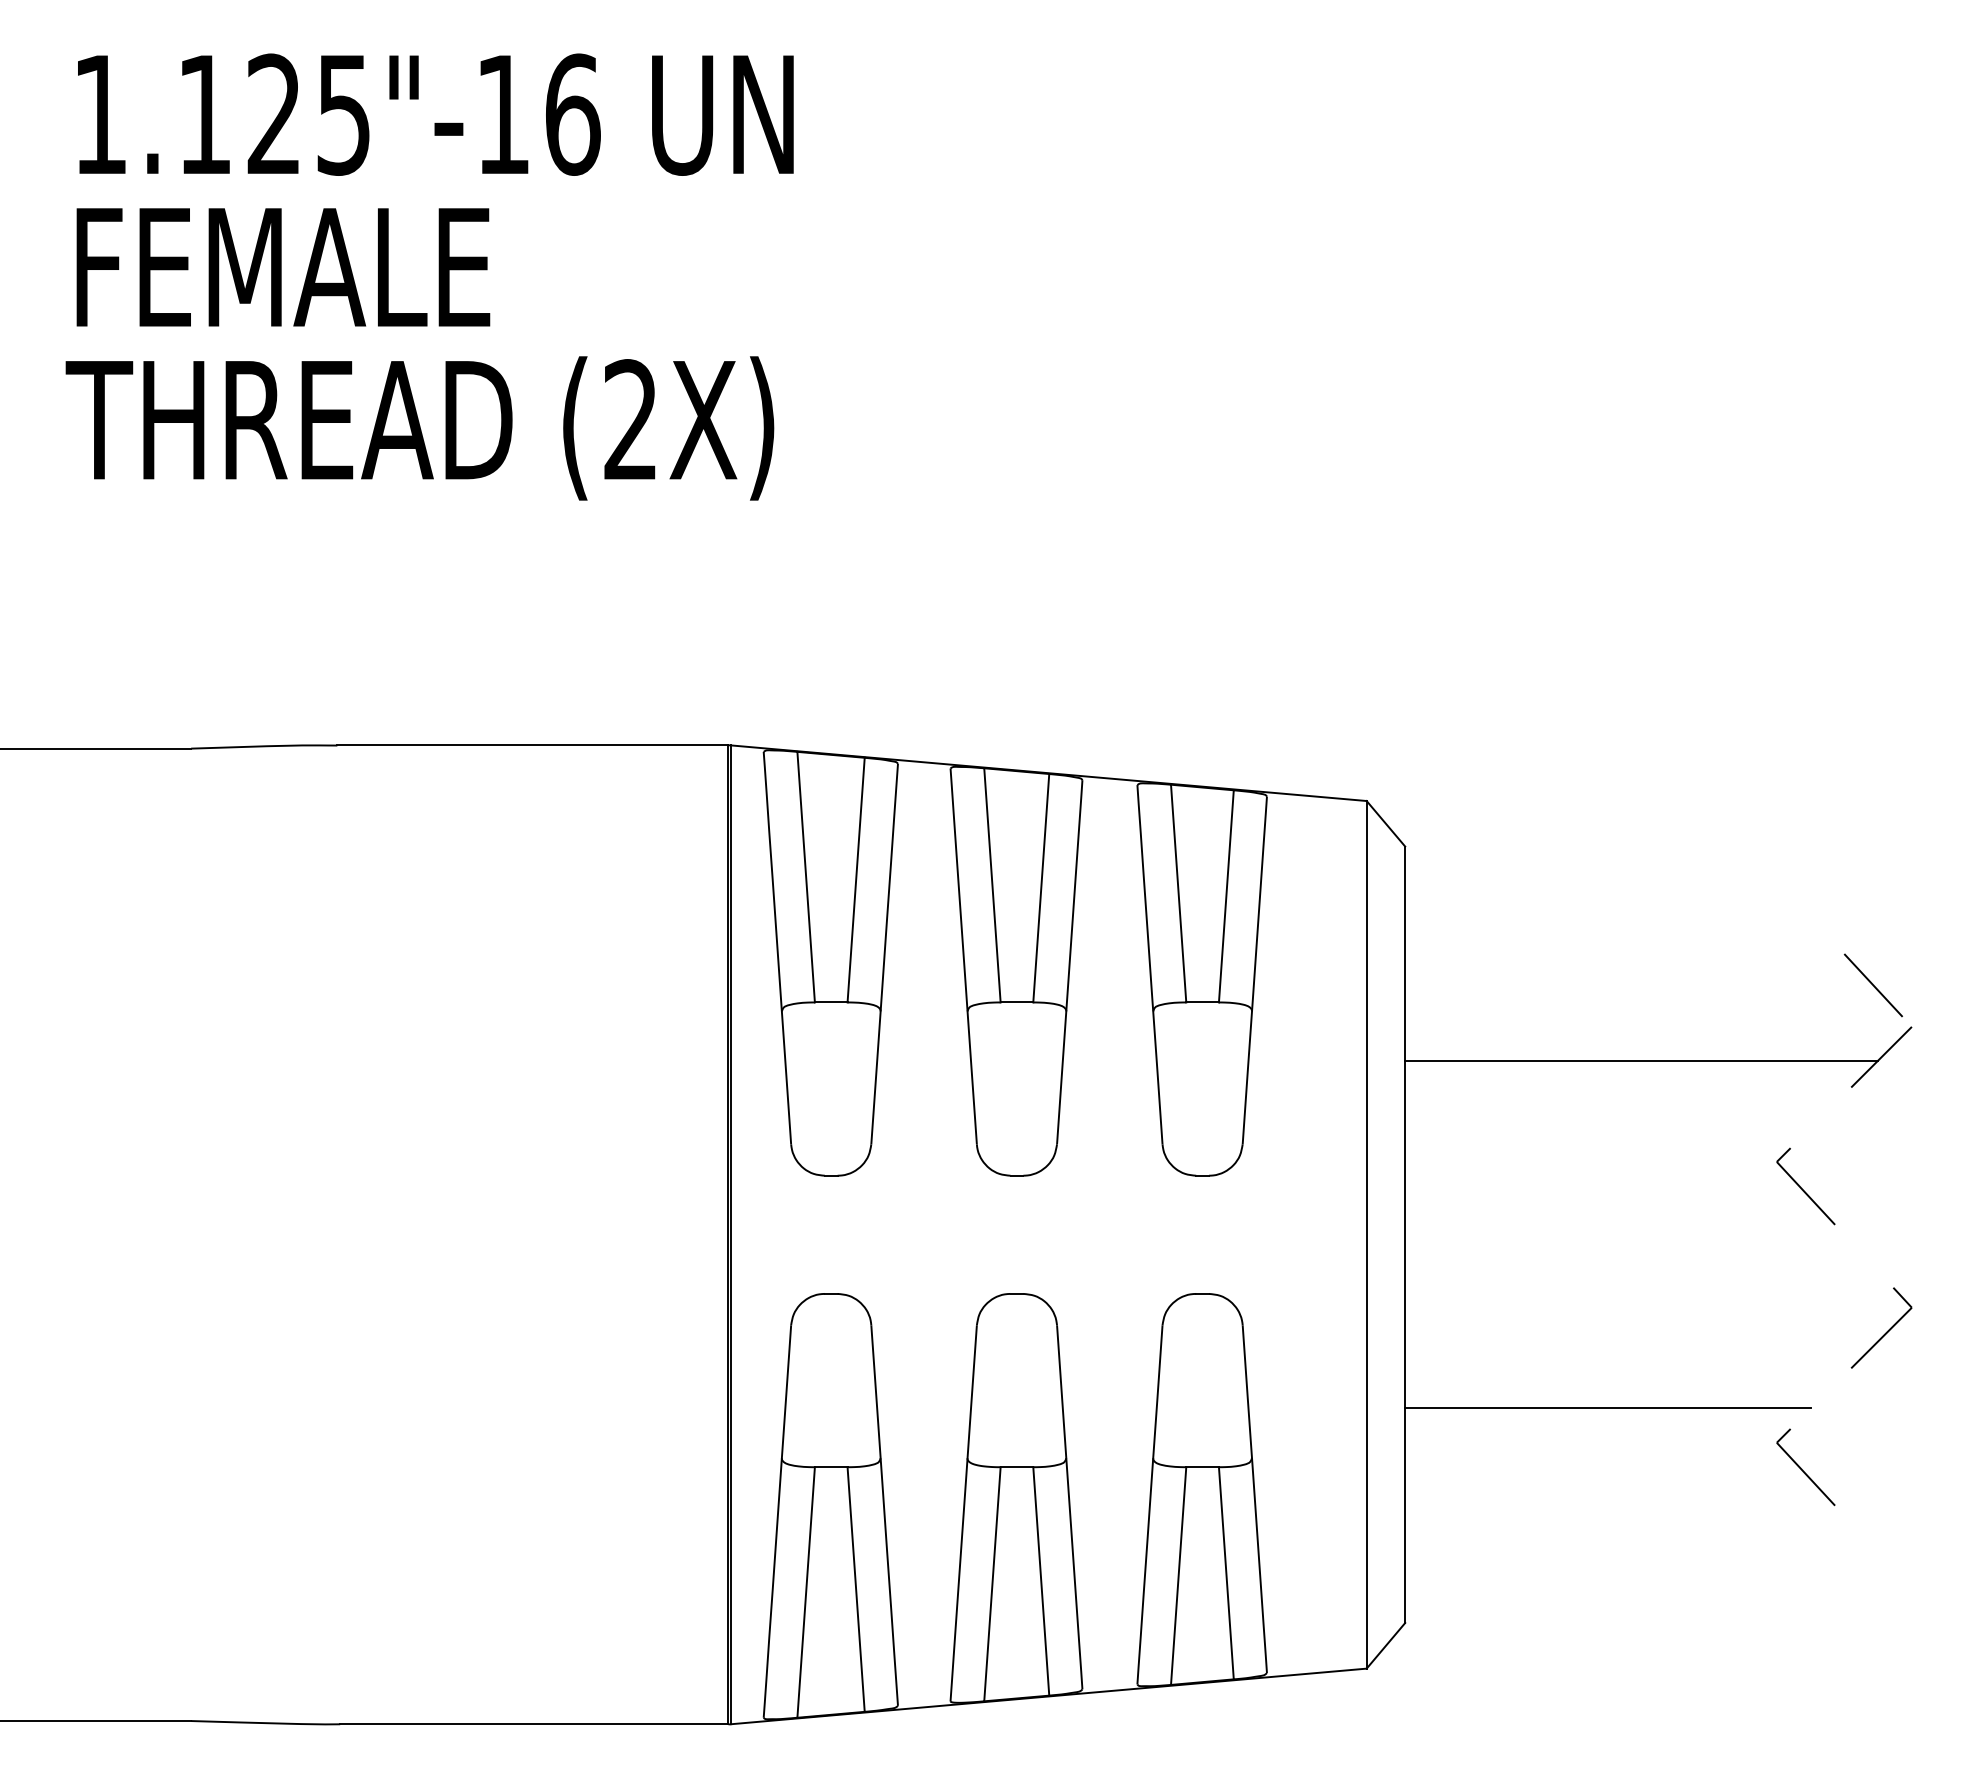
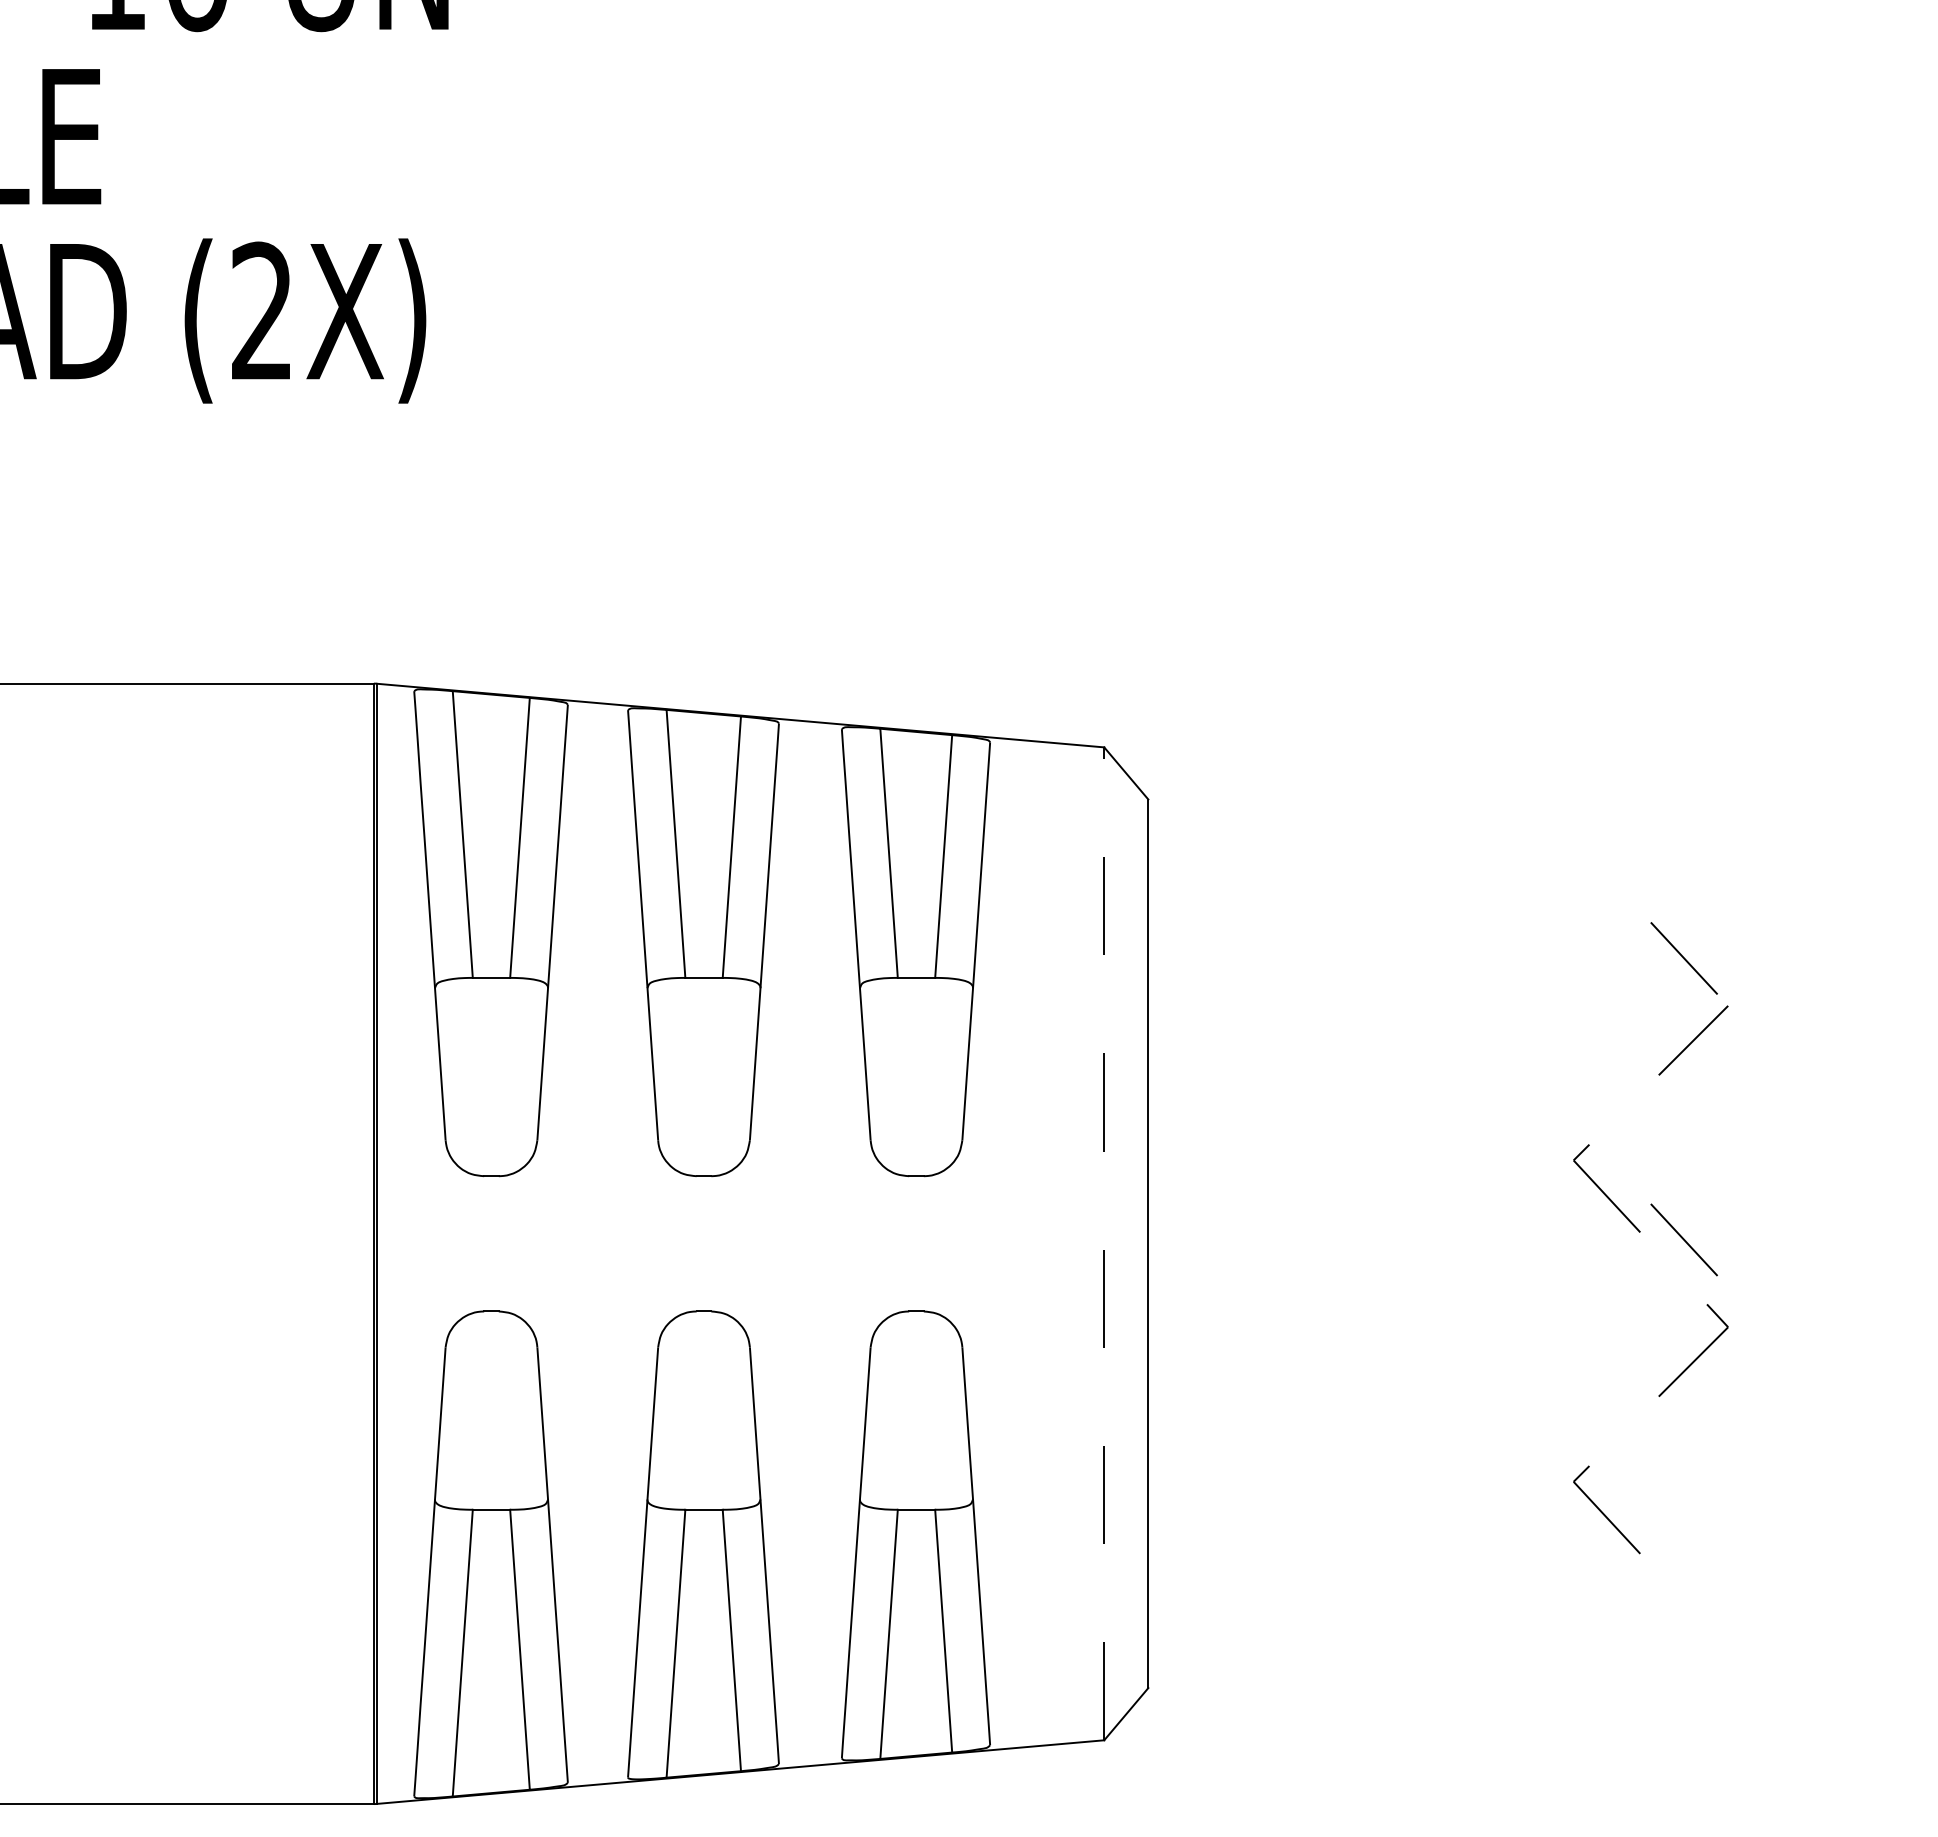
line: (1641, 1061) -> (1418, 1045), removed
line: (1872, 1231) -> (1683, 1240), added
line: (1366, 1234) -> (1104, 1243), solid -> dashed
line: (1608, 1408) -> (1380, 1442), removed

